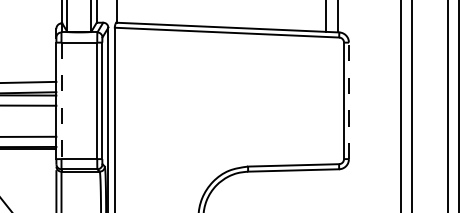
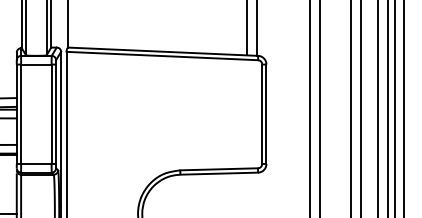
line: (61, 101) -> (21, 114), dashed -> solid
line: (349, 101) -> (266, 114), dashed -> solid

